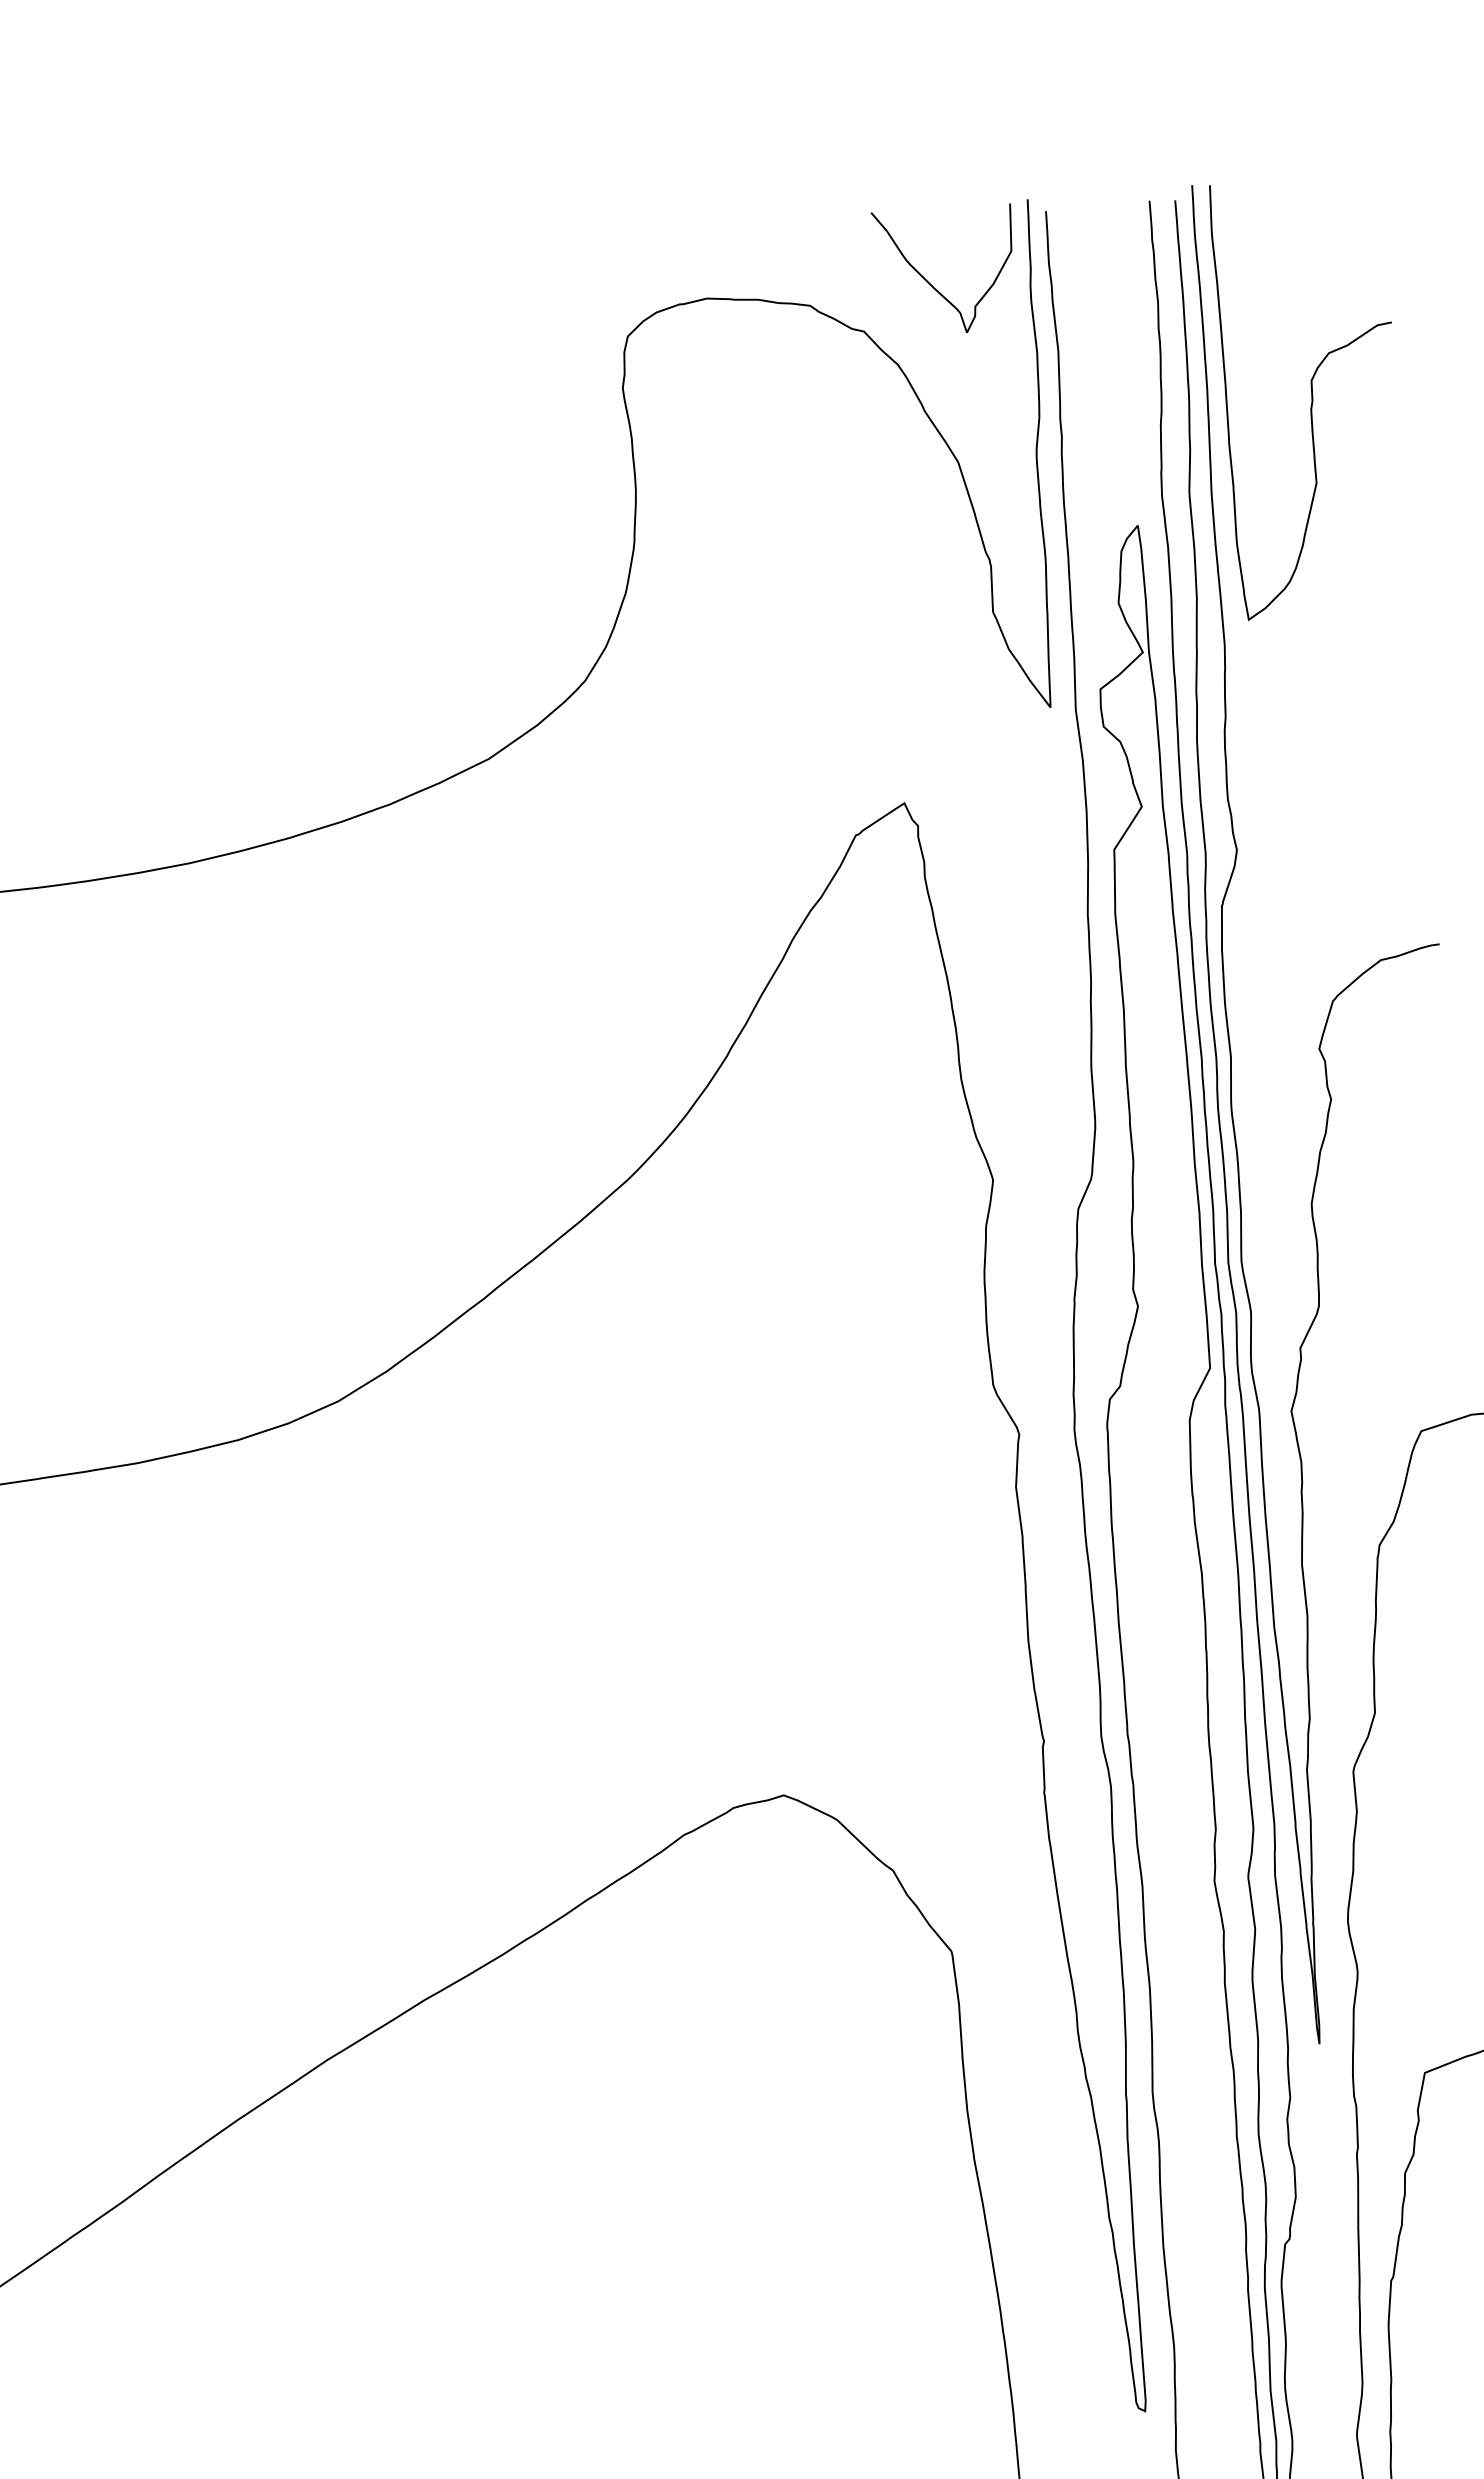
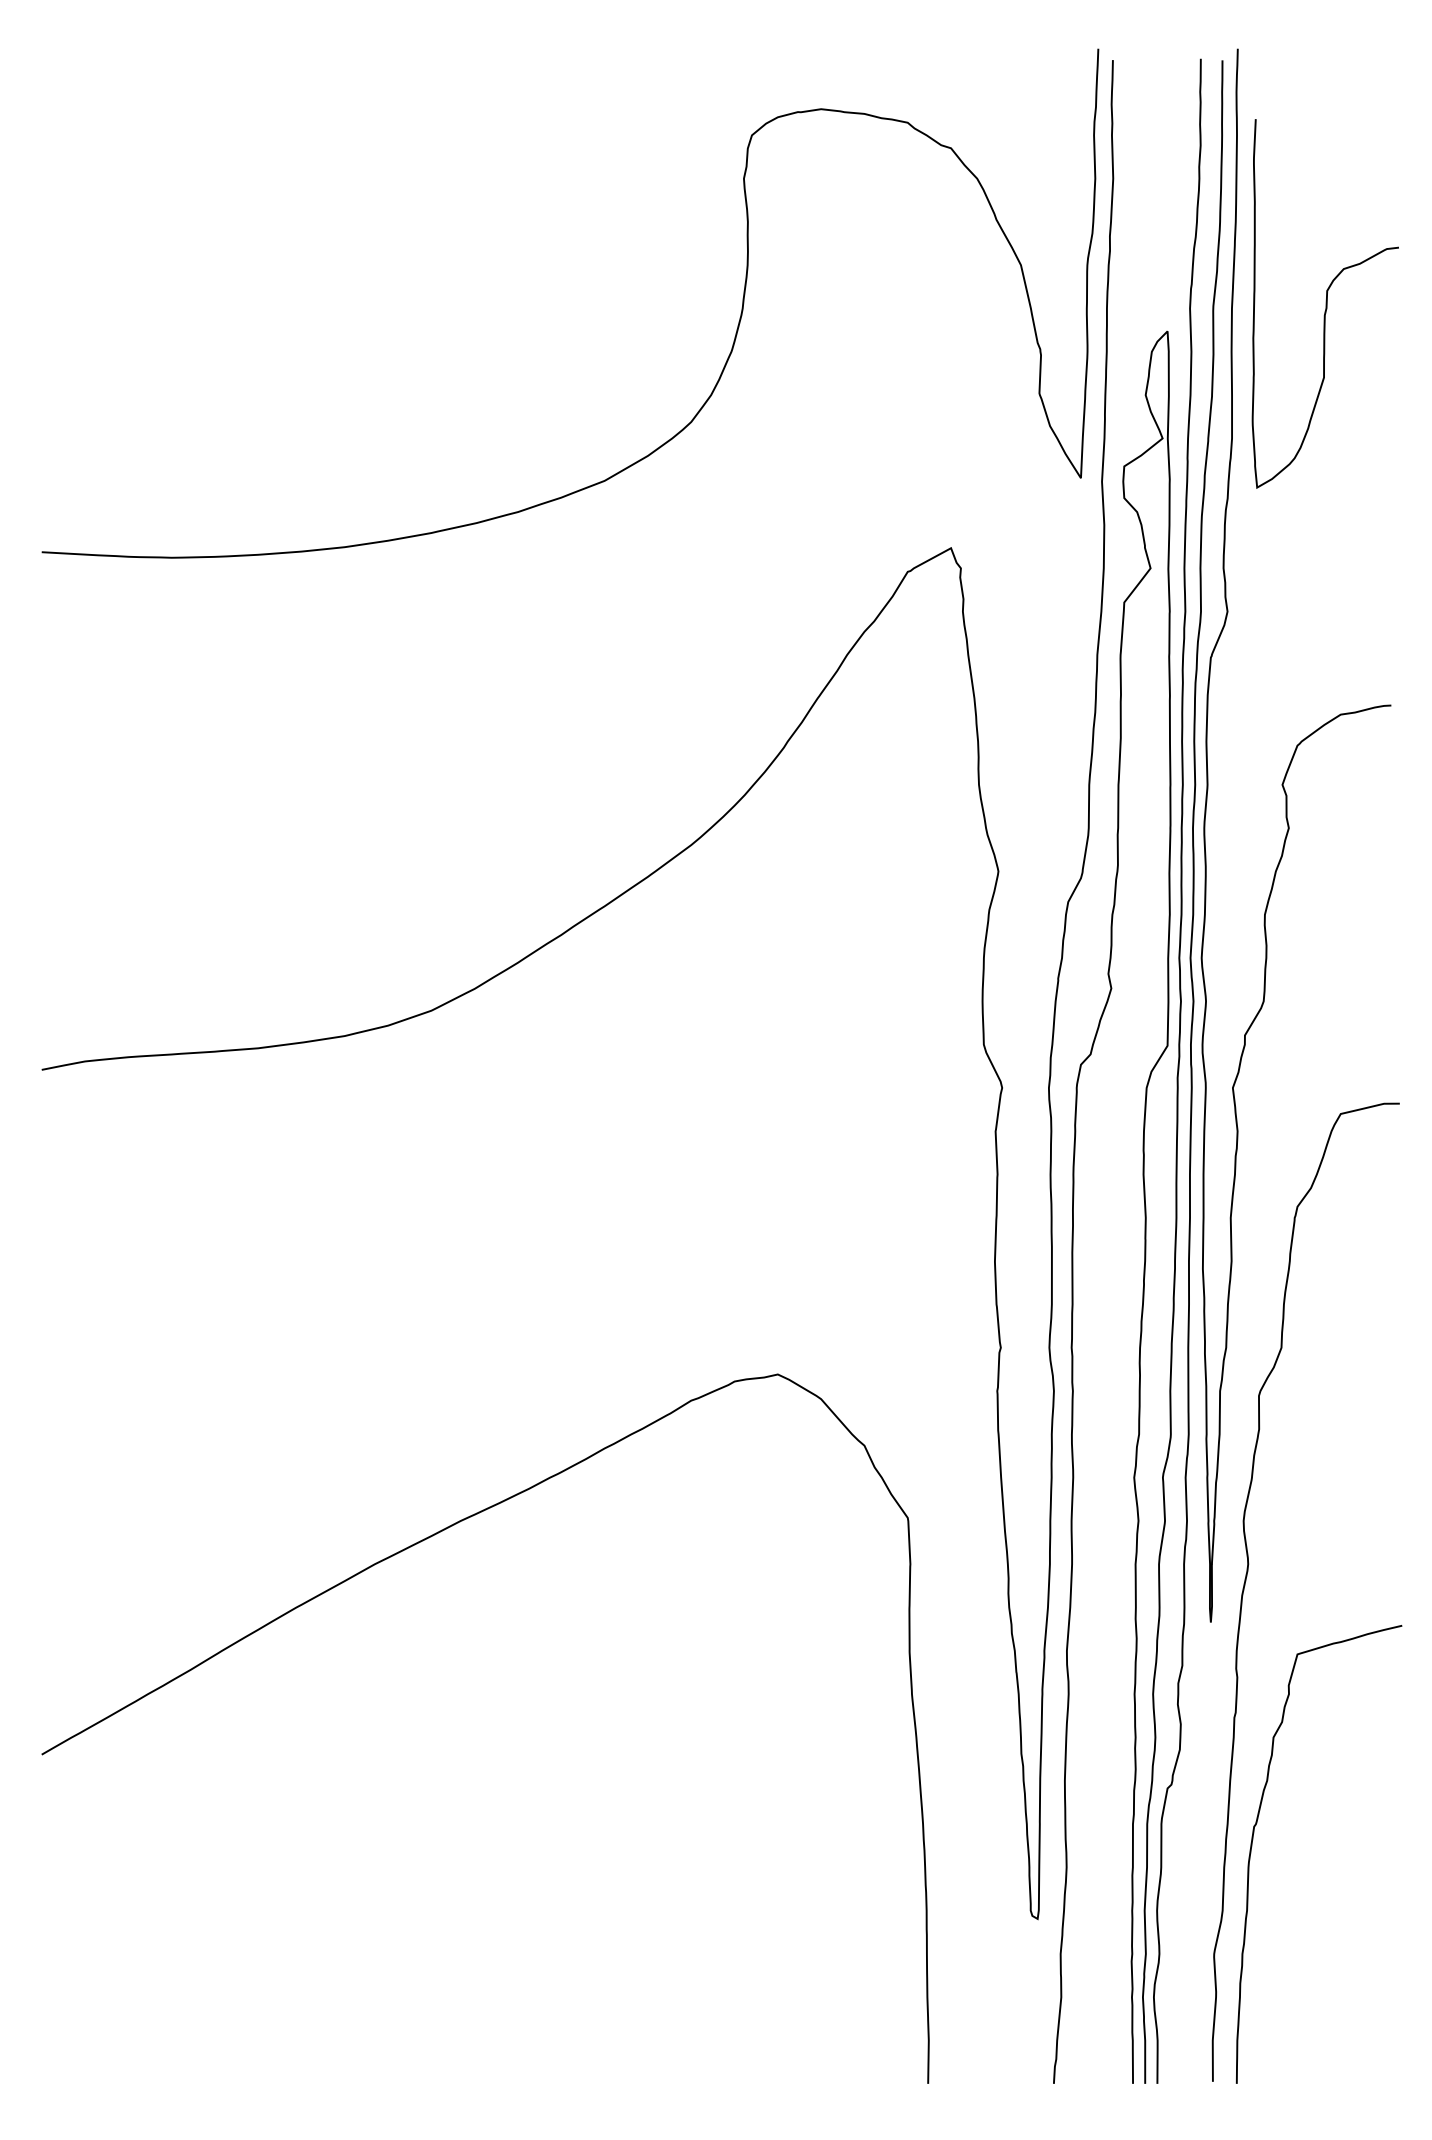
curve: (933, 285) -> (1012, 114), removed
curve: (1310, 395) -> (1325, 303), moved

